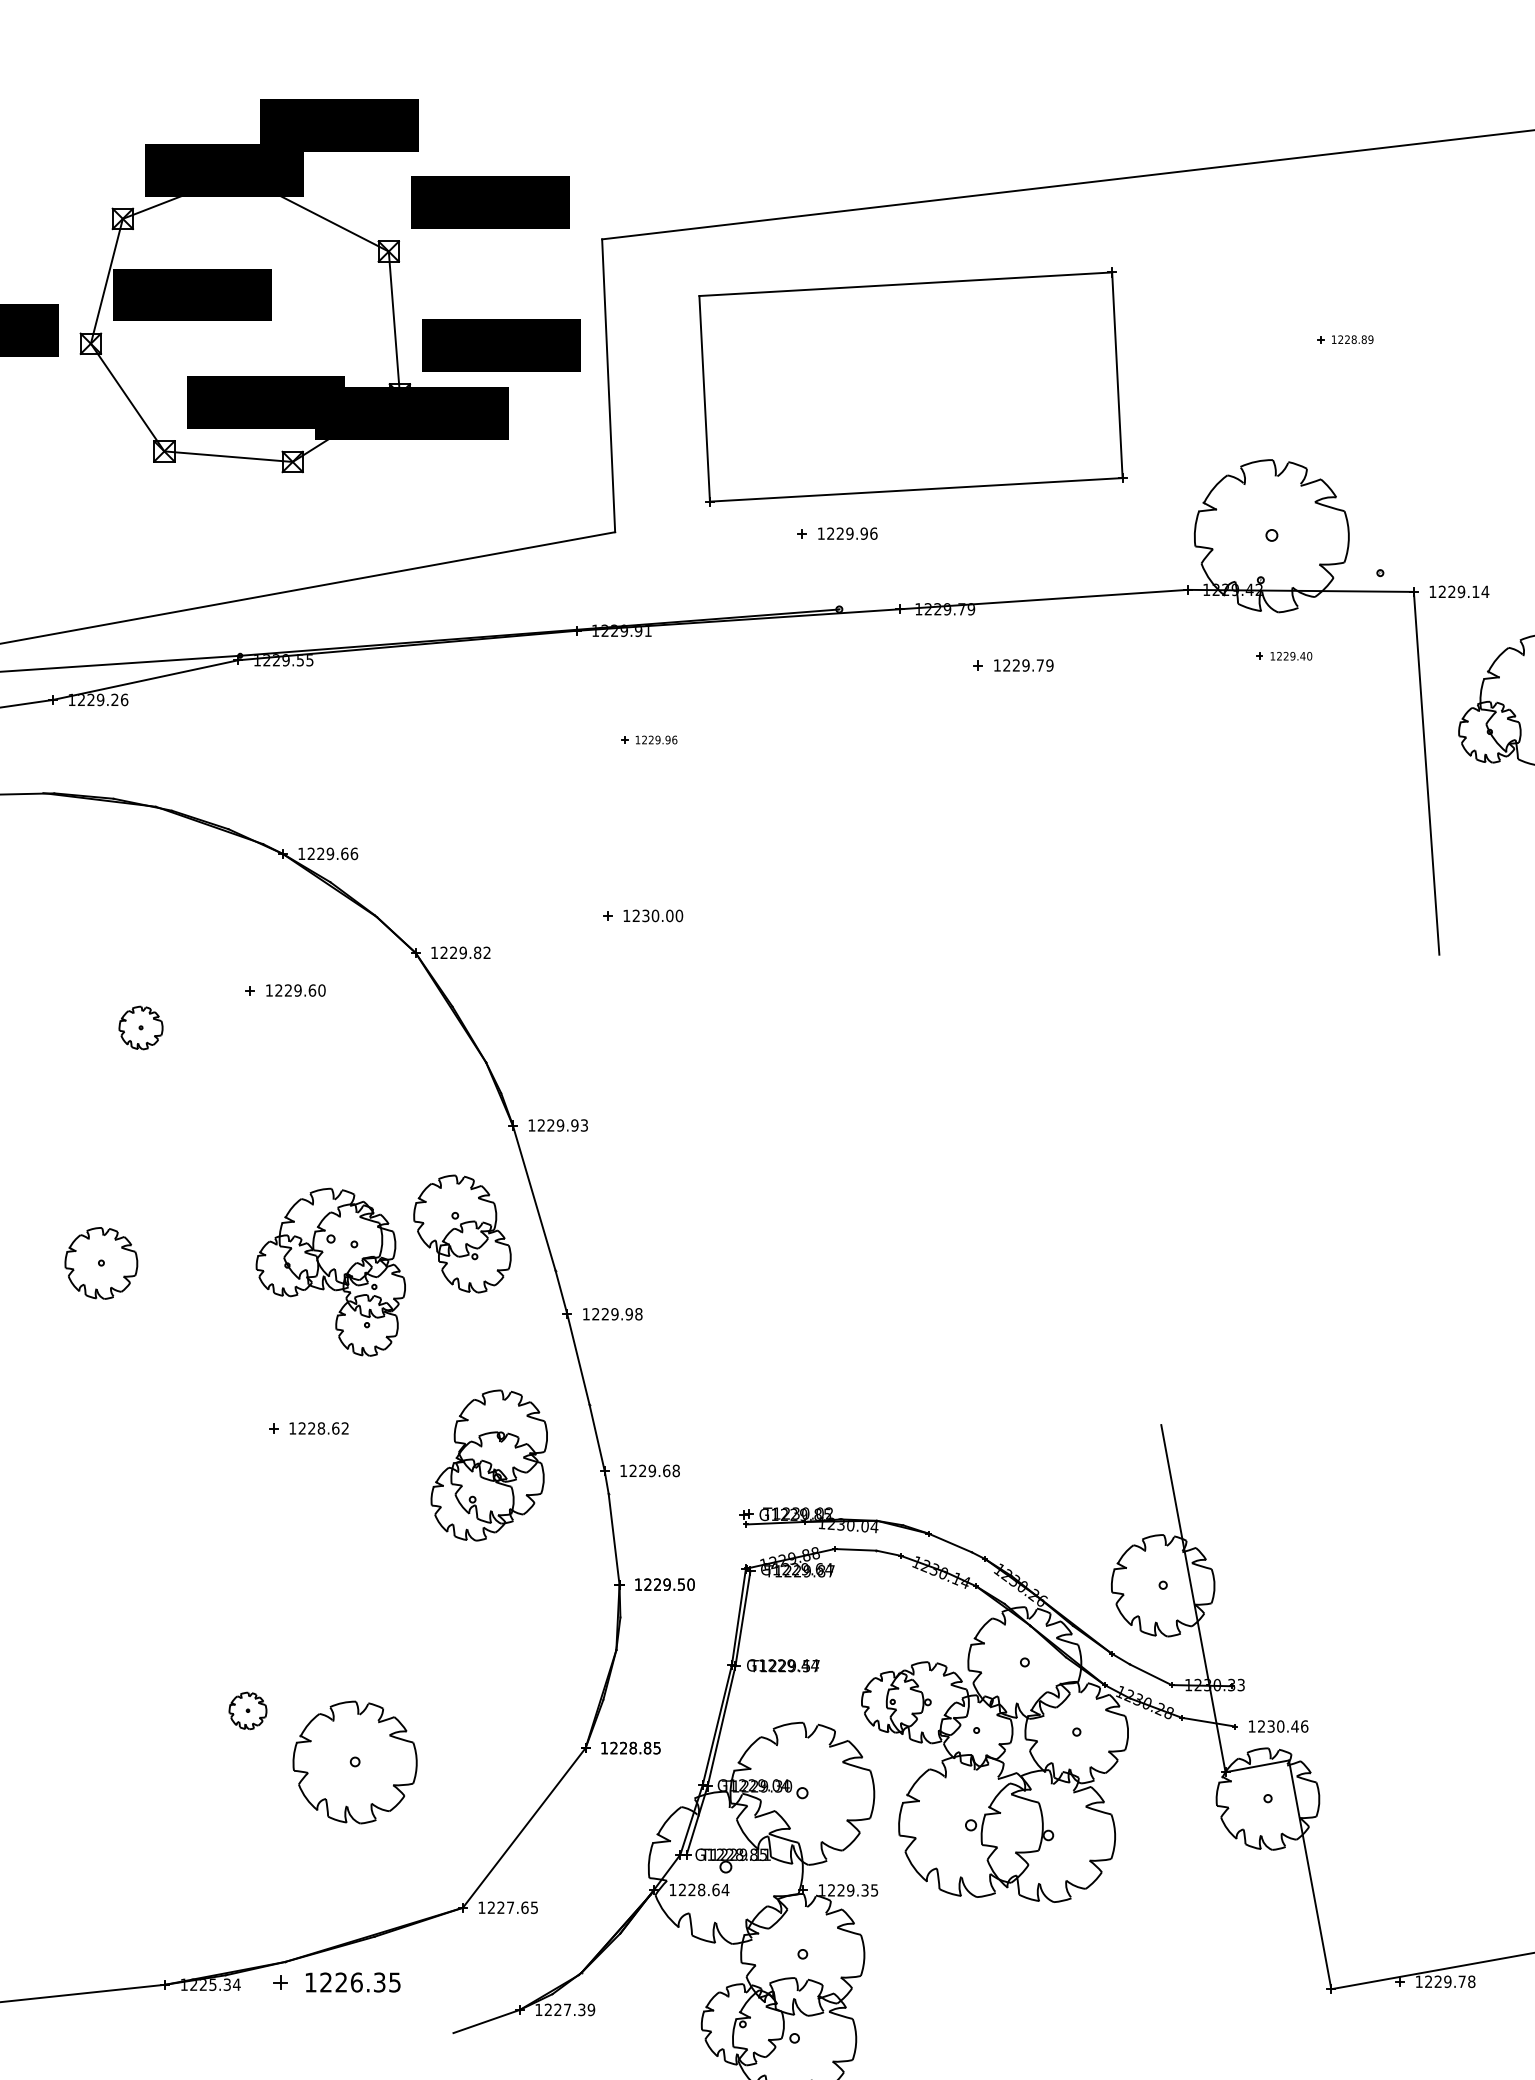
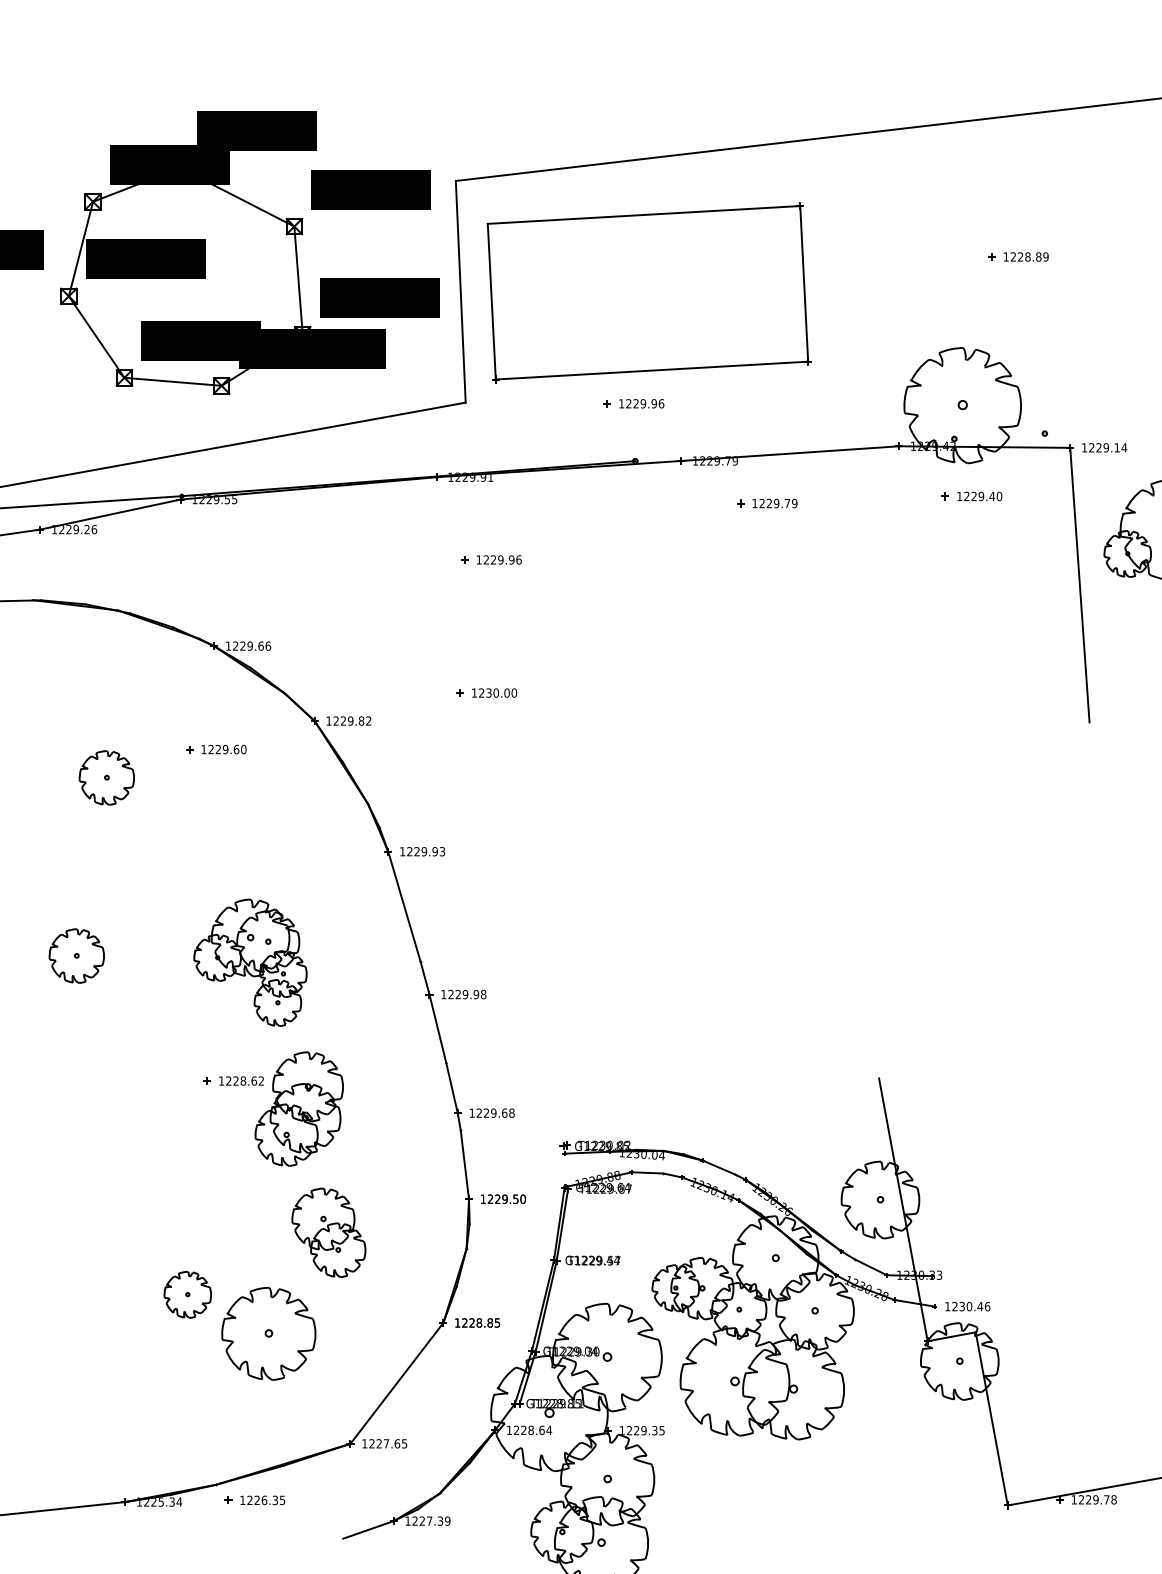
part: (329, 286) -> (249, 253), moved
part: (1345, 339) -> (1018, 256), size x1.43
part: (912, 386) -> (649, 292), moved
part: (1284, 656) -> (972, 496), size x1.43
part: (649, 739) -> (491, 559), size x1.43
part: (140, 1027) -> (106, 777), size x1.67
part: (462, 1233) -> (328, 1232), moved
part: (488, 1465) -> (298, 1109), moved
part: (247, 1710) -> (187, 1294), size x1.67
part: (336, 1982) -> (254, 1500), size x0.62

